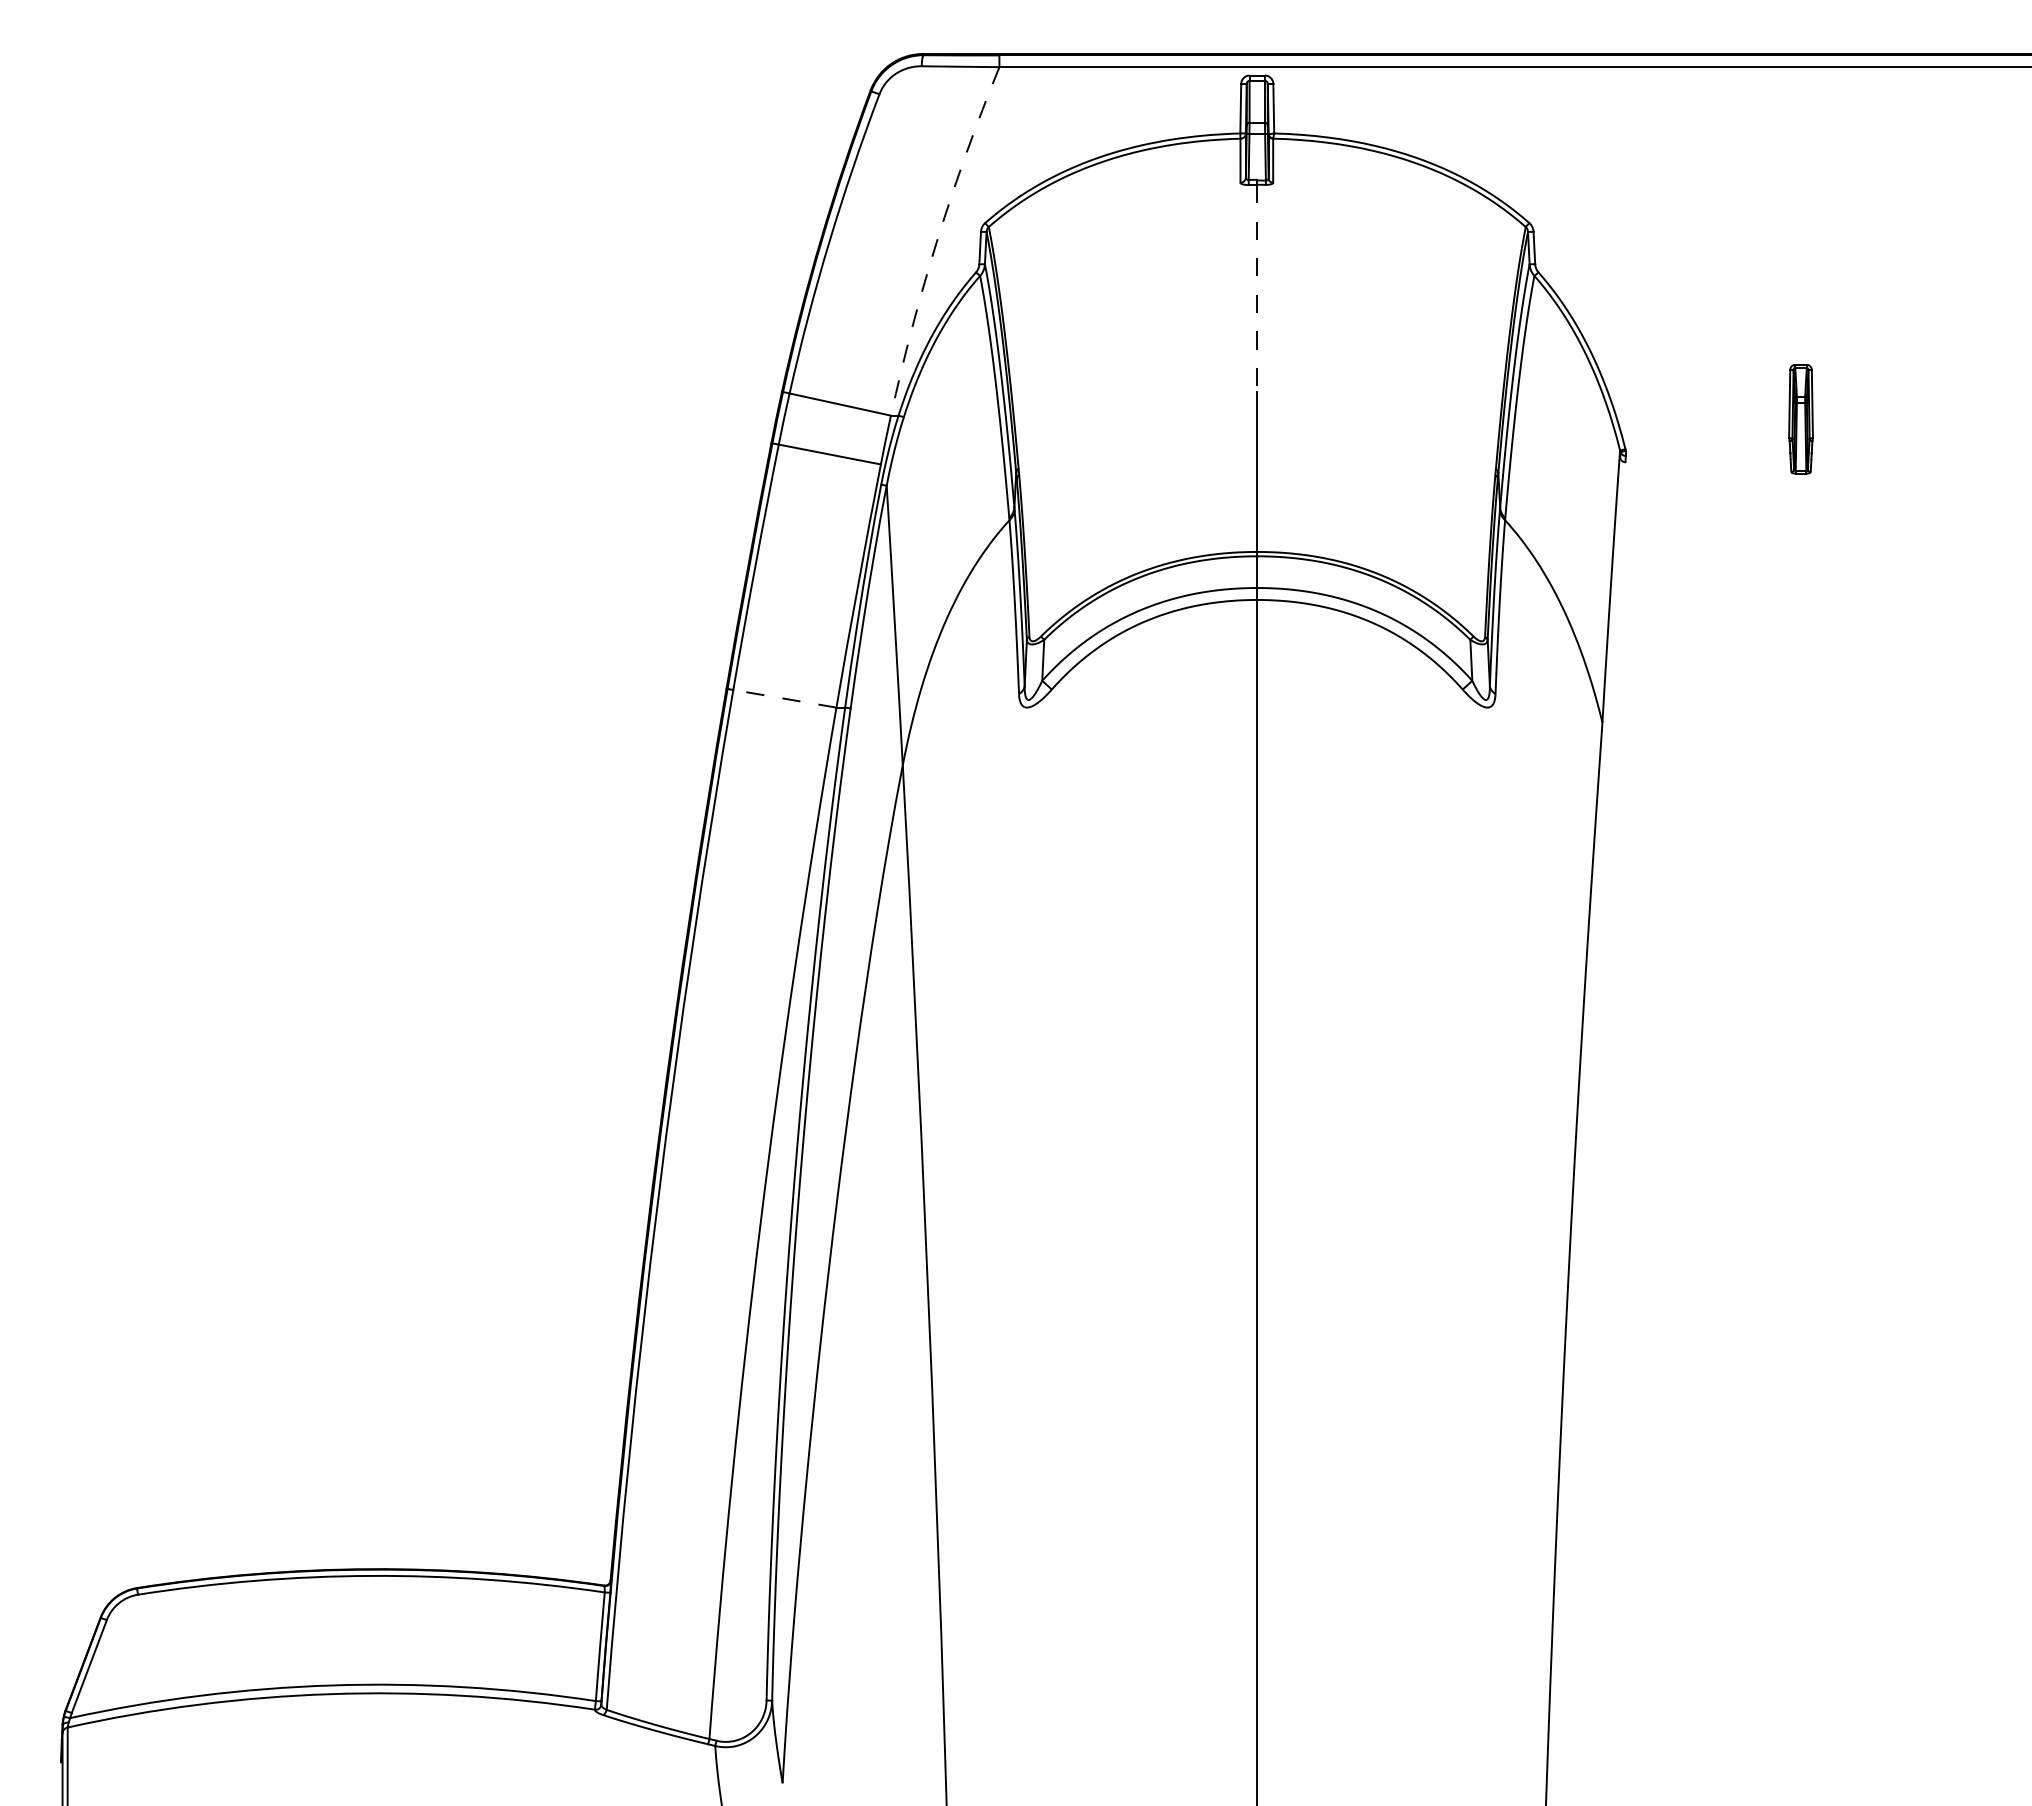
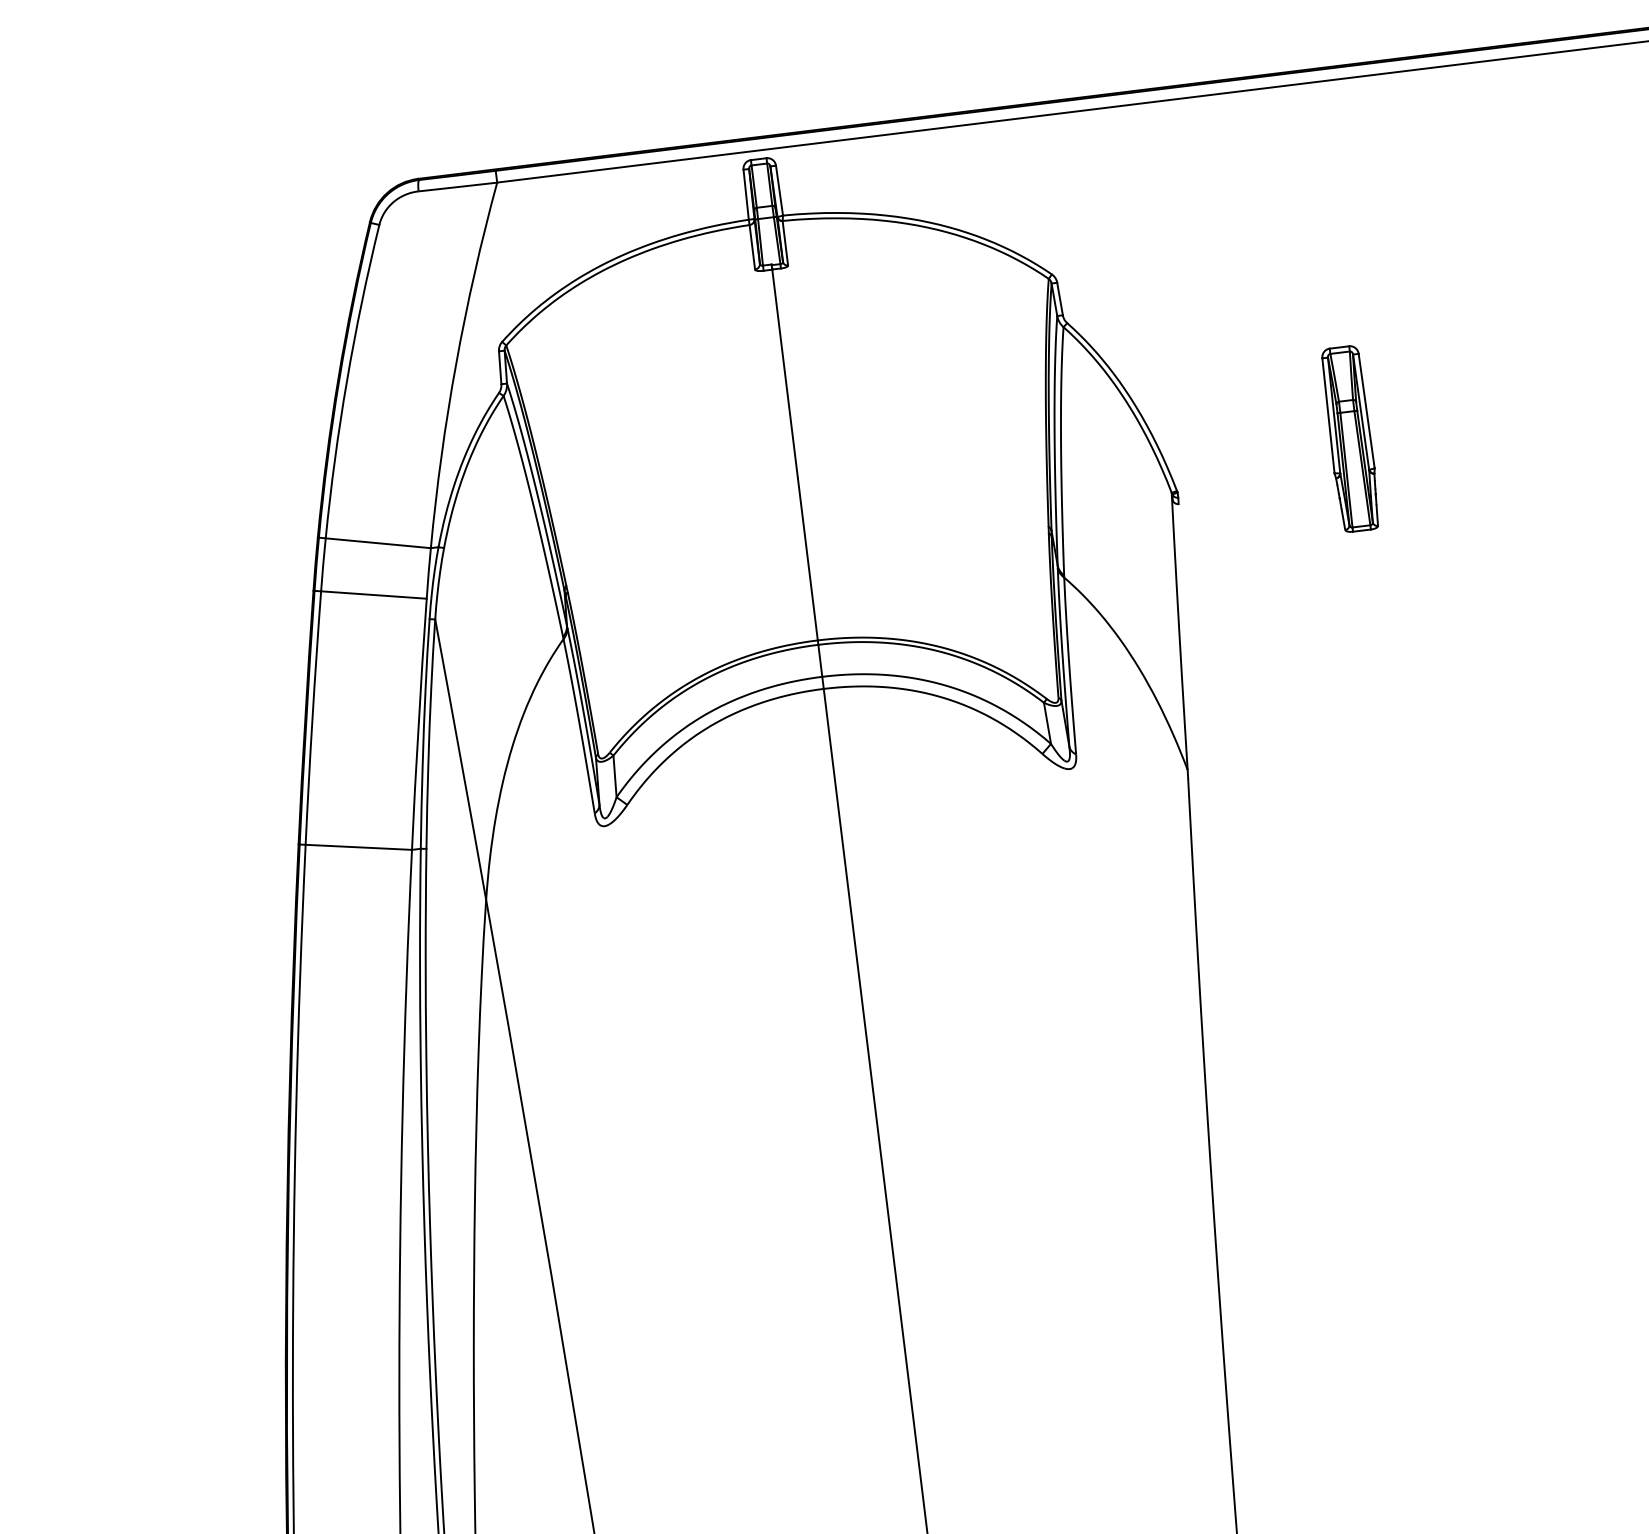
arc: (937, 239) -> (456, 364), dashed -> solid
line: (1257, 288) -> (785, 374), dashed -> solid
part: (1800, 418) -> (1350, 438), size x1.67
line: (784, 698) -> (358, 847), dashed -> solid

